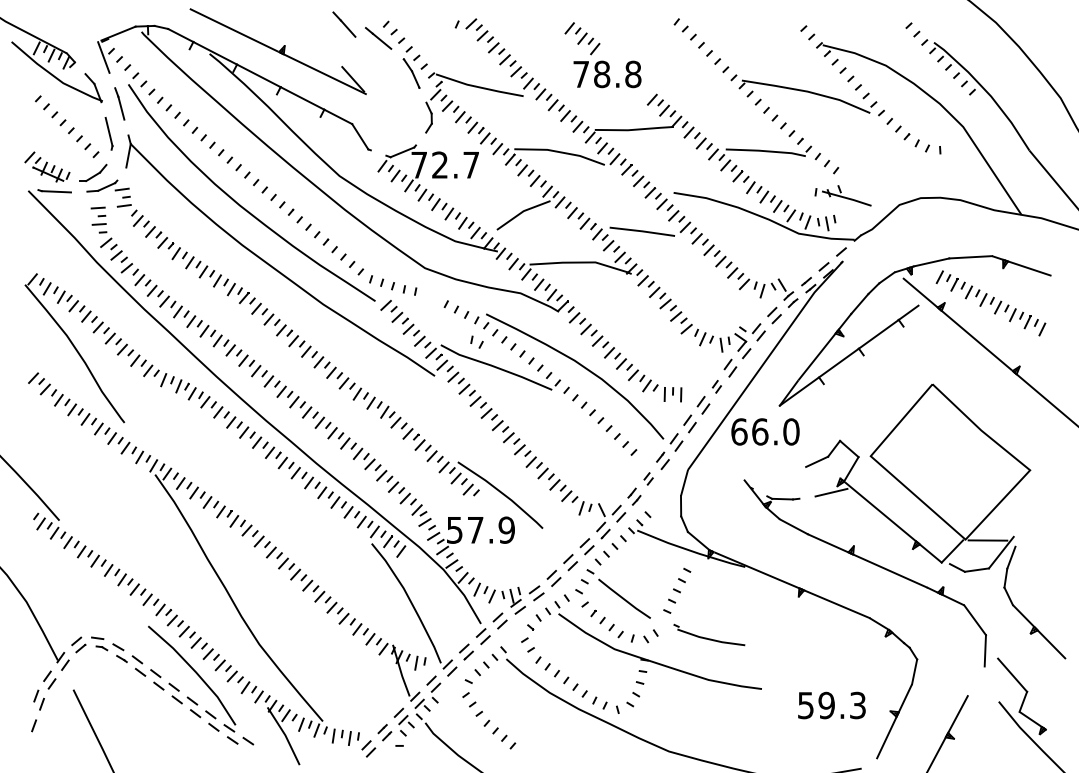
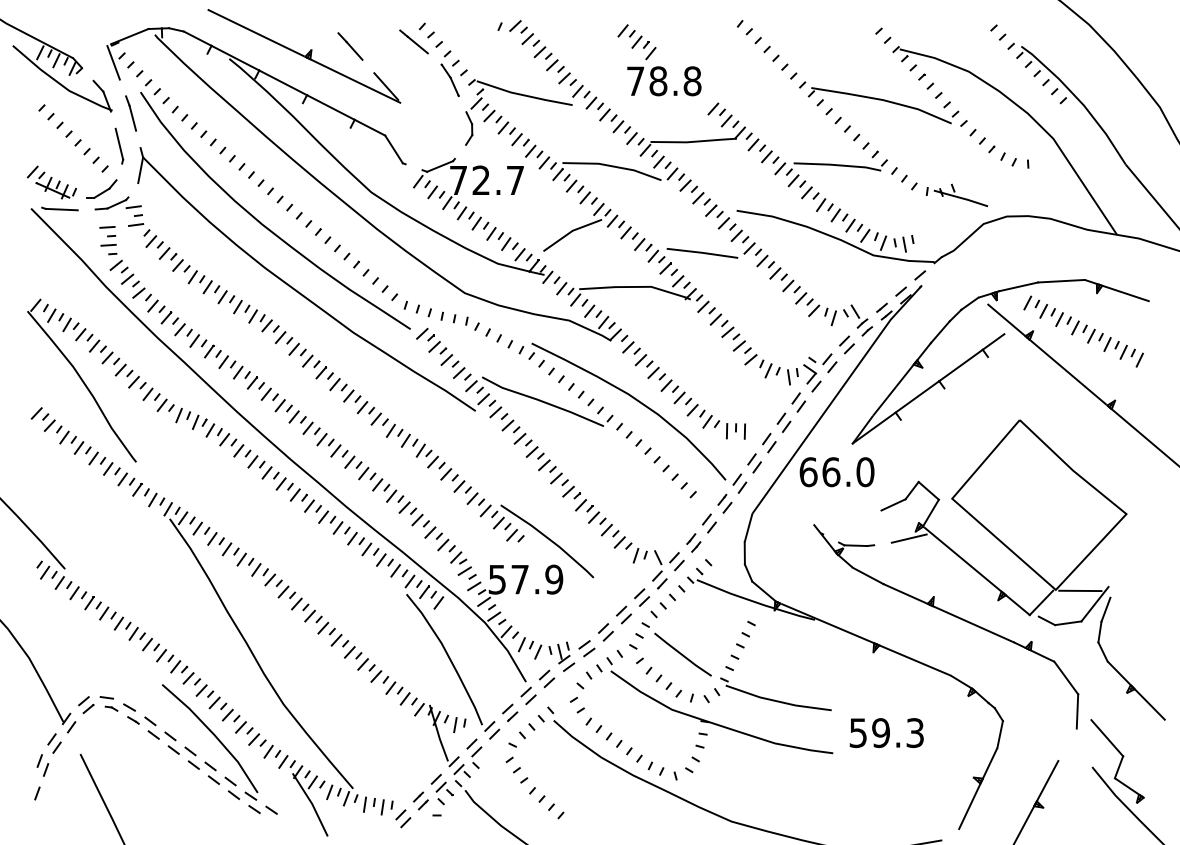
line: (344, 24) -> (350, 46), moved
part: (842, 195) -> (956, 195), moved
part: (476, 341) -> (471, 323), moved
part: (716, 386) -> (783, 422), size x1.43
part: (648, 478) -> (709, 523), size x1.43
part: (709, 634) -> (775, 693), size x1.43
text: (831, 705) -> (886, 733), moved

